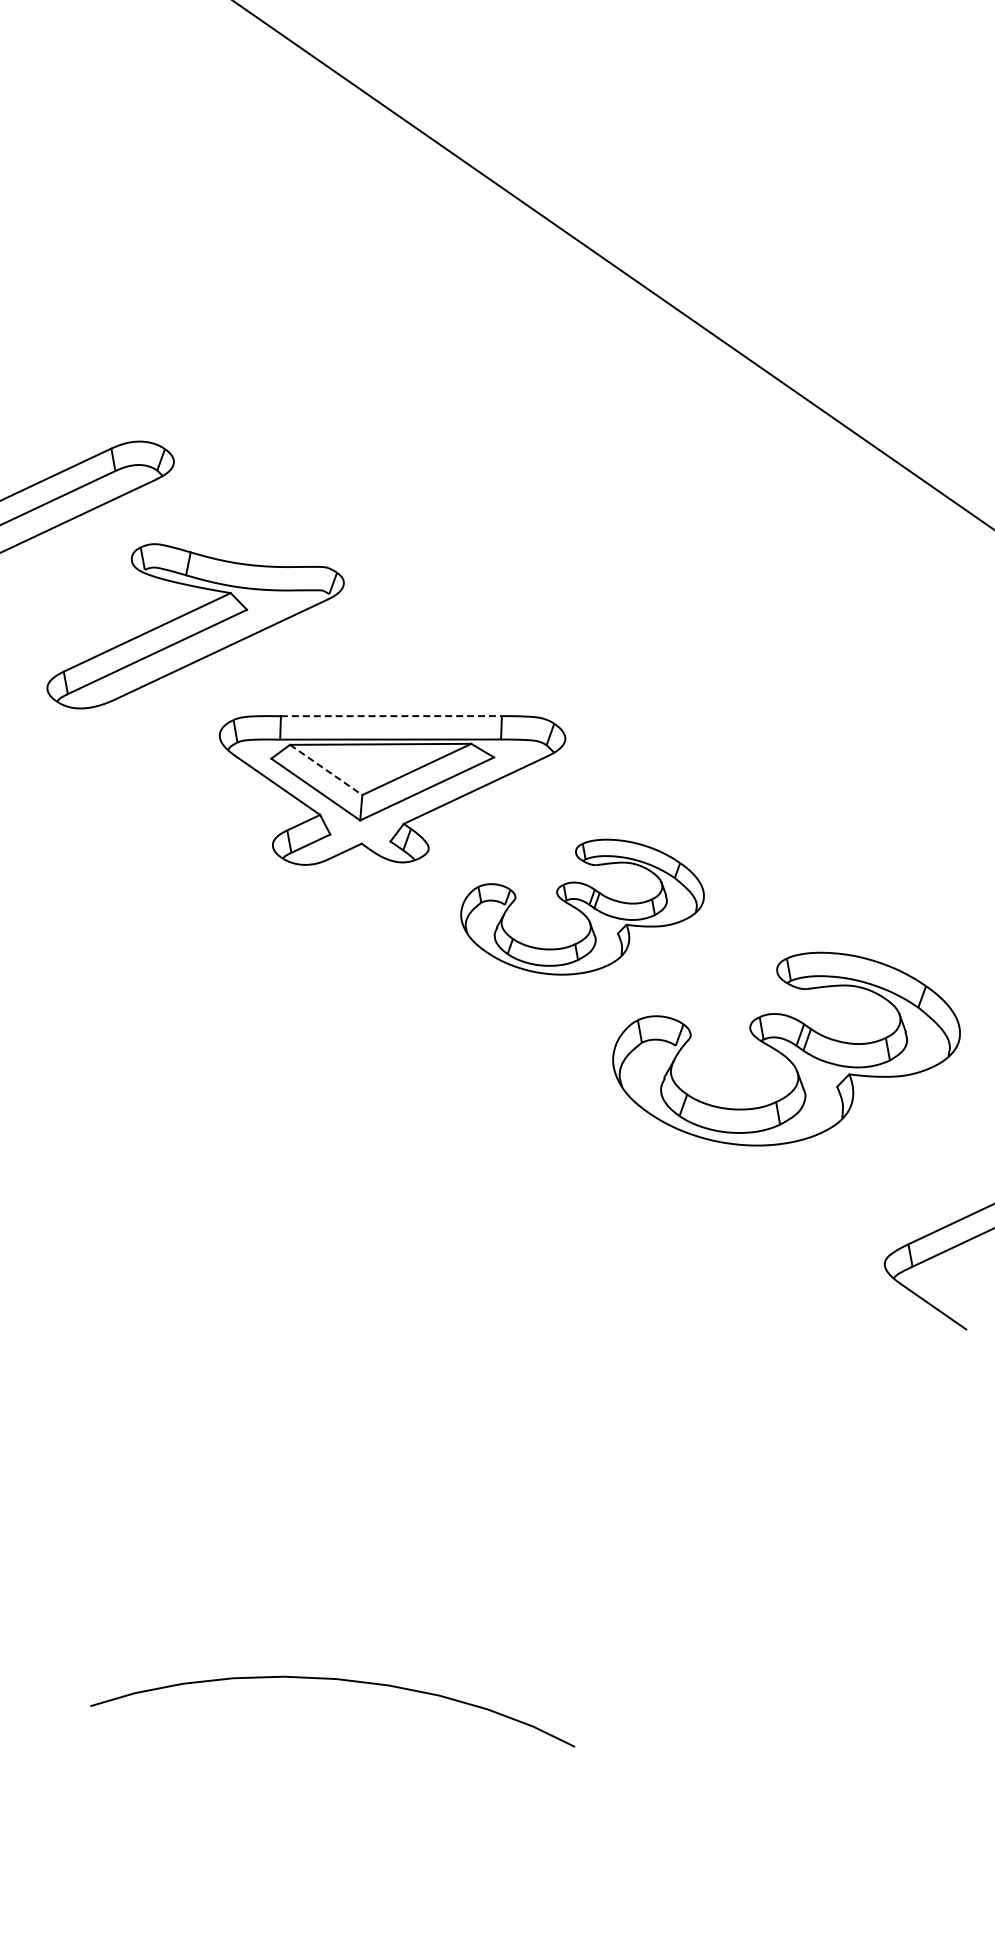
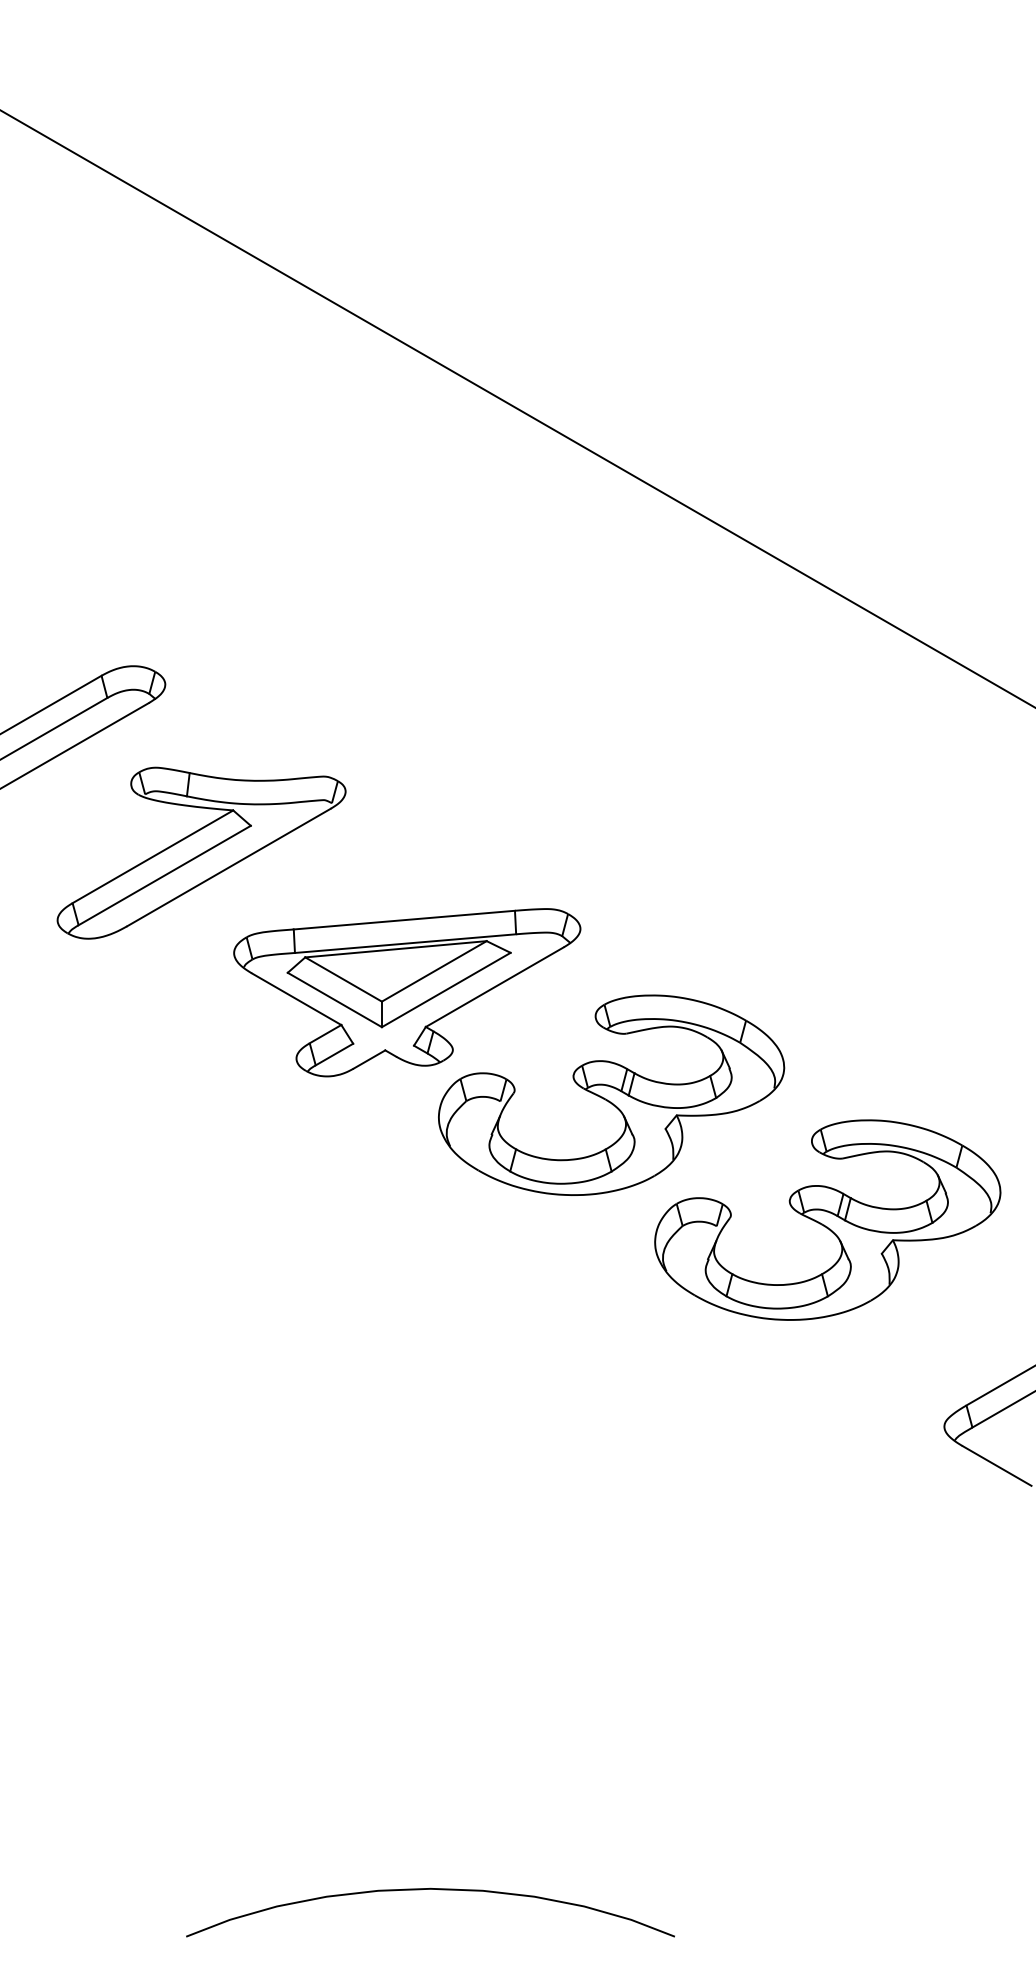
line: (391, 716) -> (404, 920), dashed -> solid
line: (327, 770) -> (344, 979), dashed -> solid
part: (582, 906) -> (611, 1094), size x1.43

